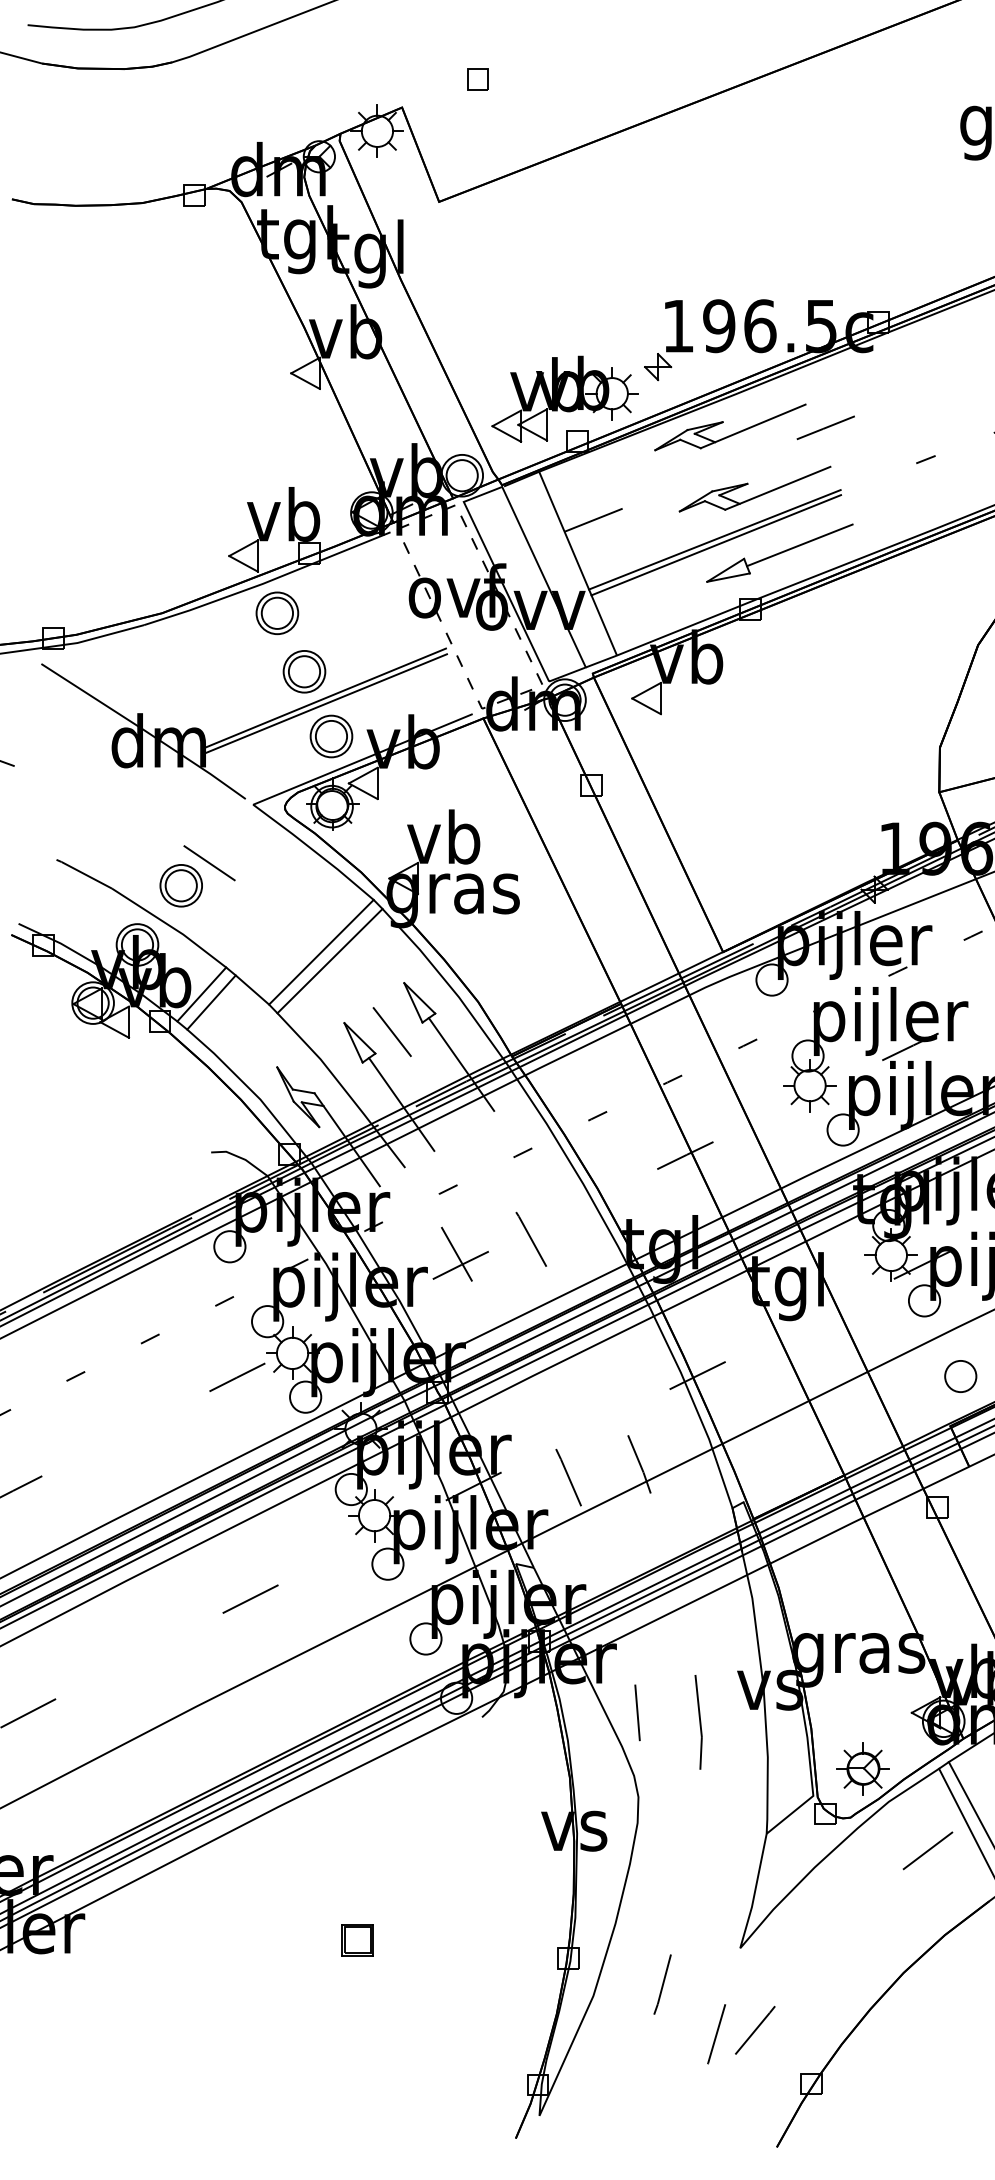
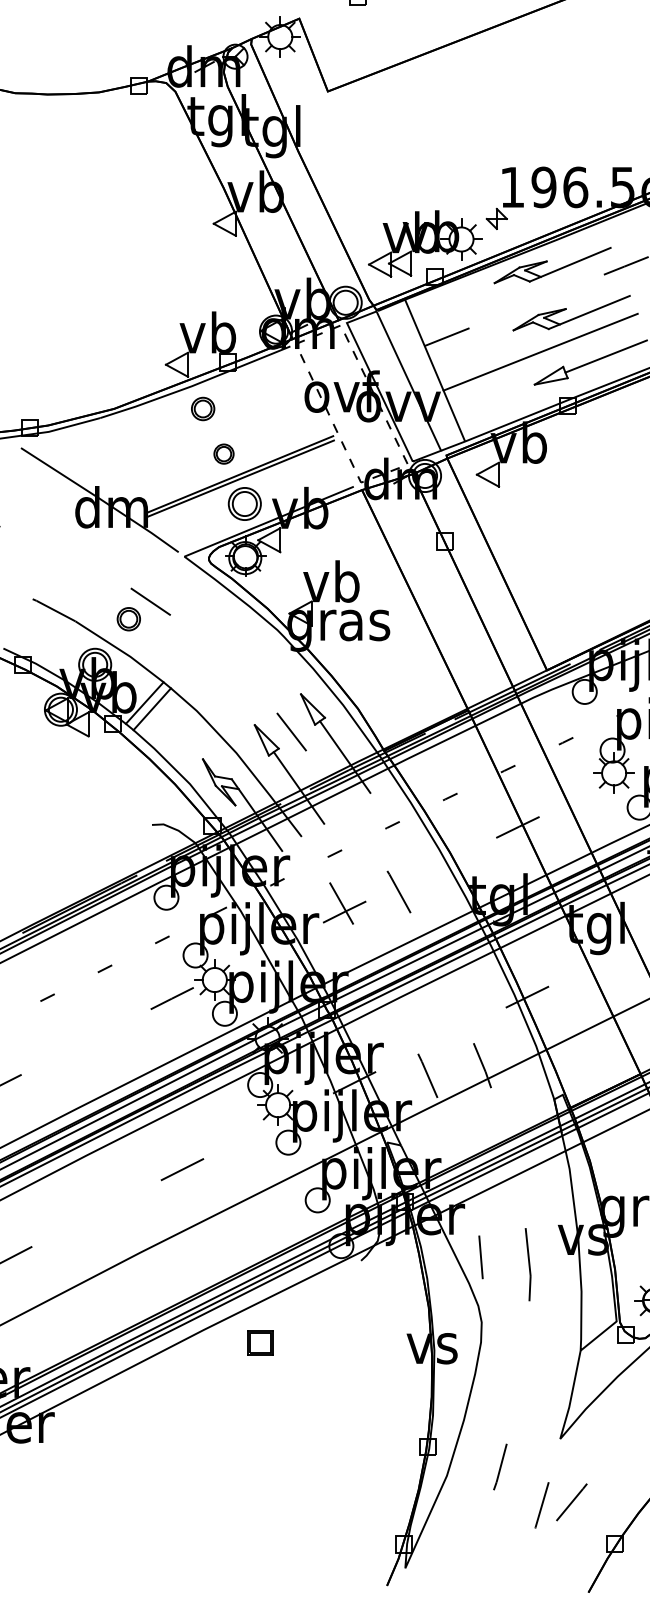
line: (716, 545) -> (541, 356), removed
part: (277, 613) -> (203, 409), size x0.7
part: (304, 671) -> (224, 453), size x0.6
part: (180, 885) -> (128, 618), size x0.7
line: (321, 951) -> (237, 669), removed
line: (329, 960) -> (243, 676), removed
part: (357, 1940) -> (260, 1342), moved

